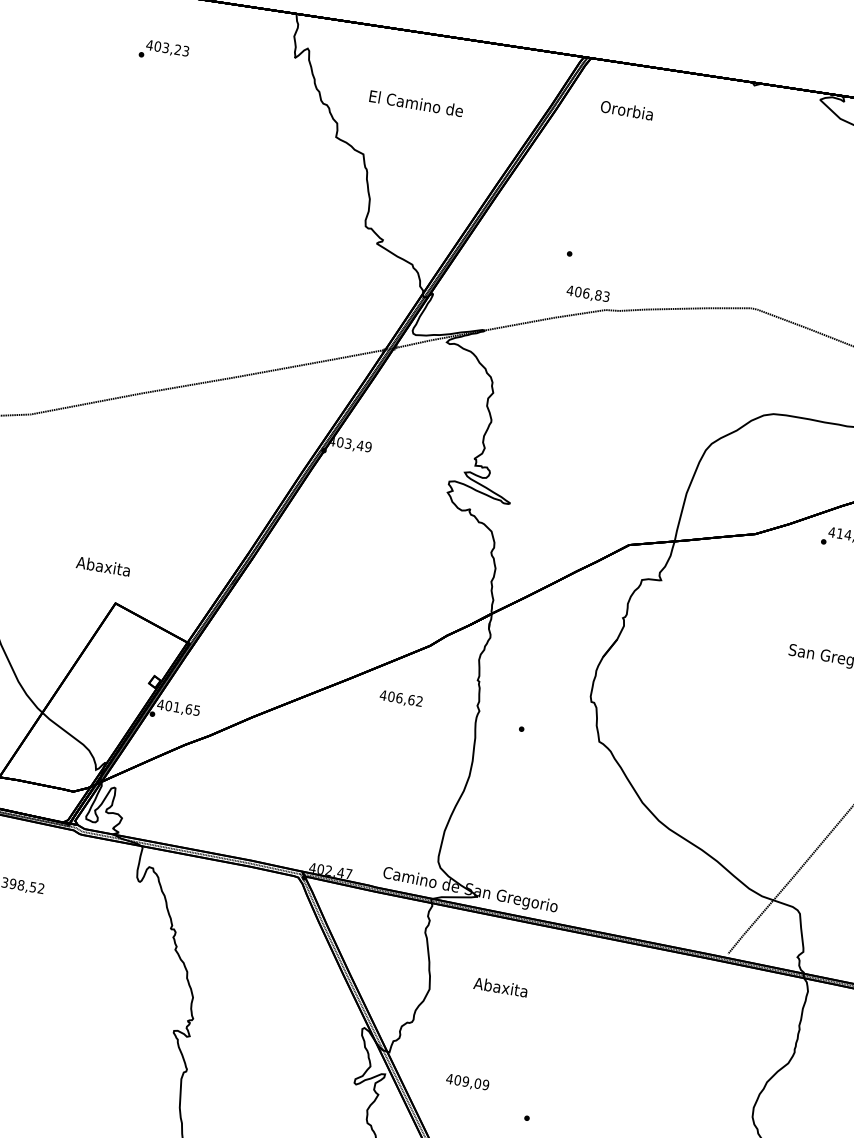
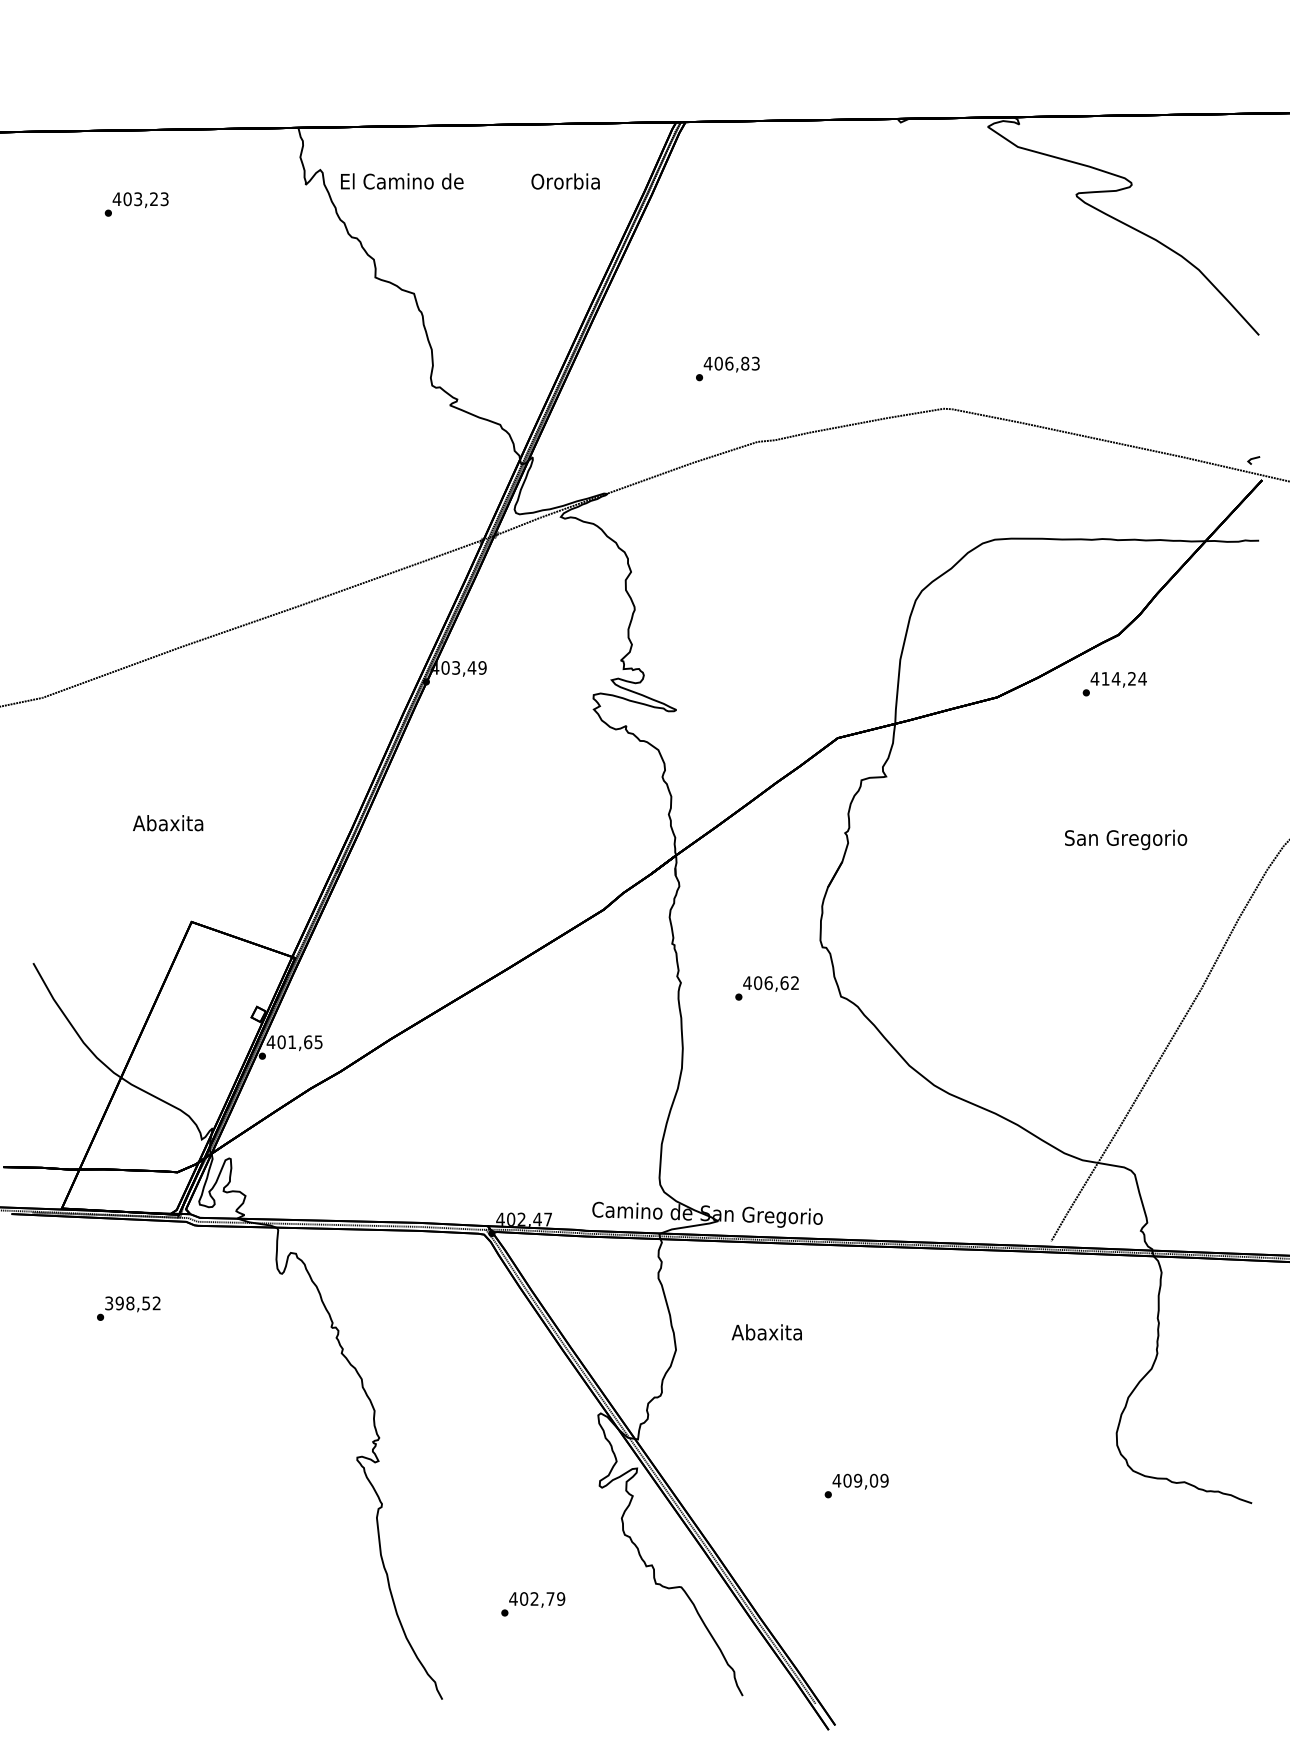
text: (416, 103) -> (402, 181), moved
text: (626, 110) -> (565, 181), moved
text: (587, 294) -> (731, 364), moved
text: (103, 566) -> (168, 823), moved
text: (400, 698) -> (770, 983), moved
text: (467, 1082) -> (860, 1481), moved

